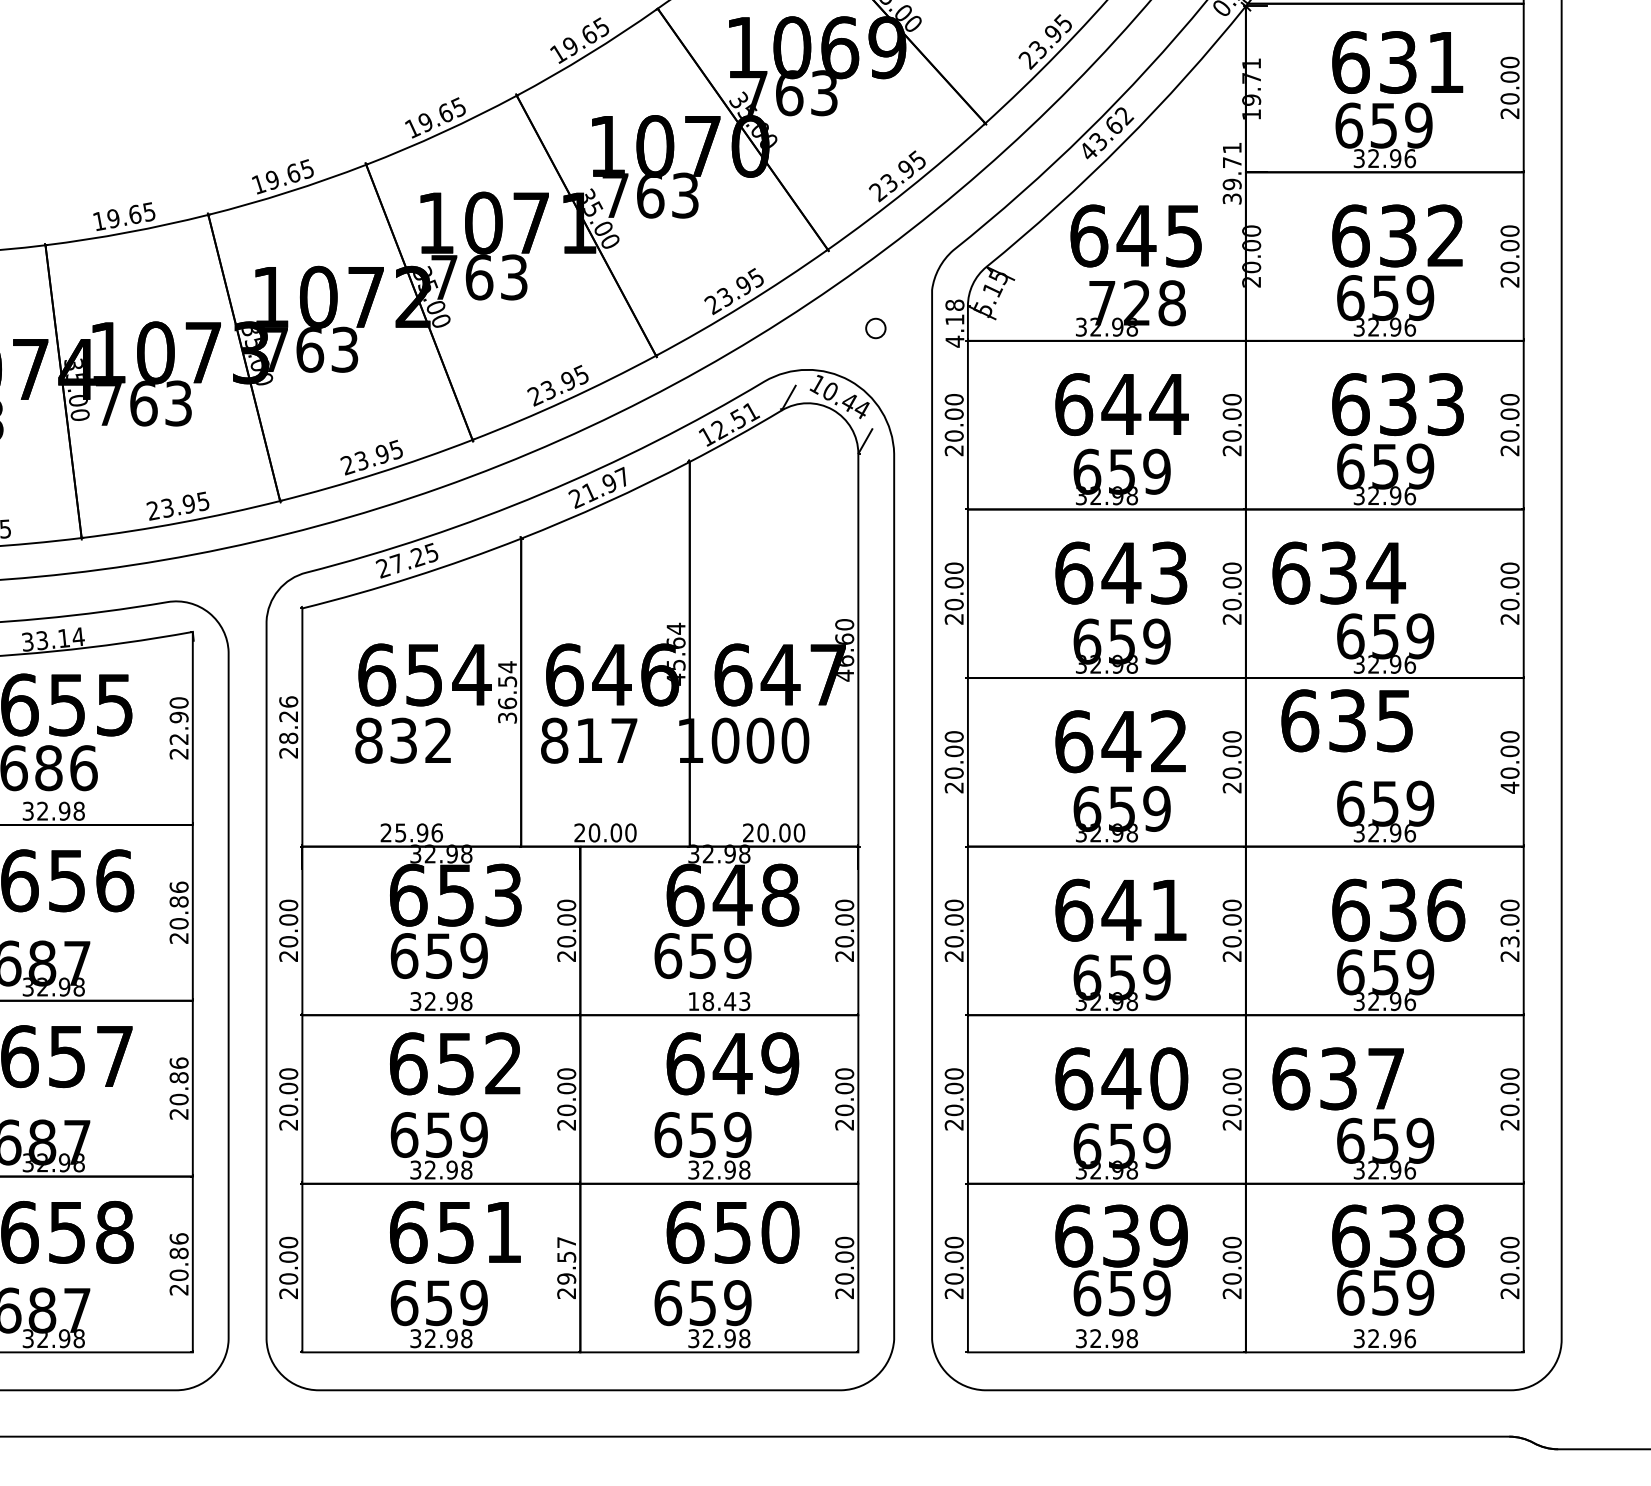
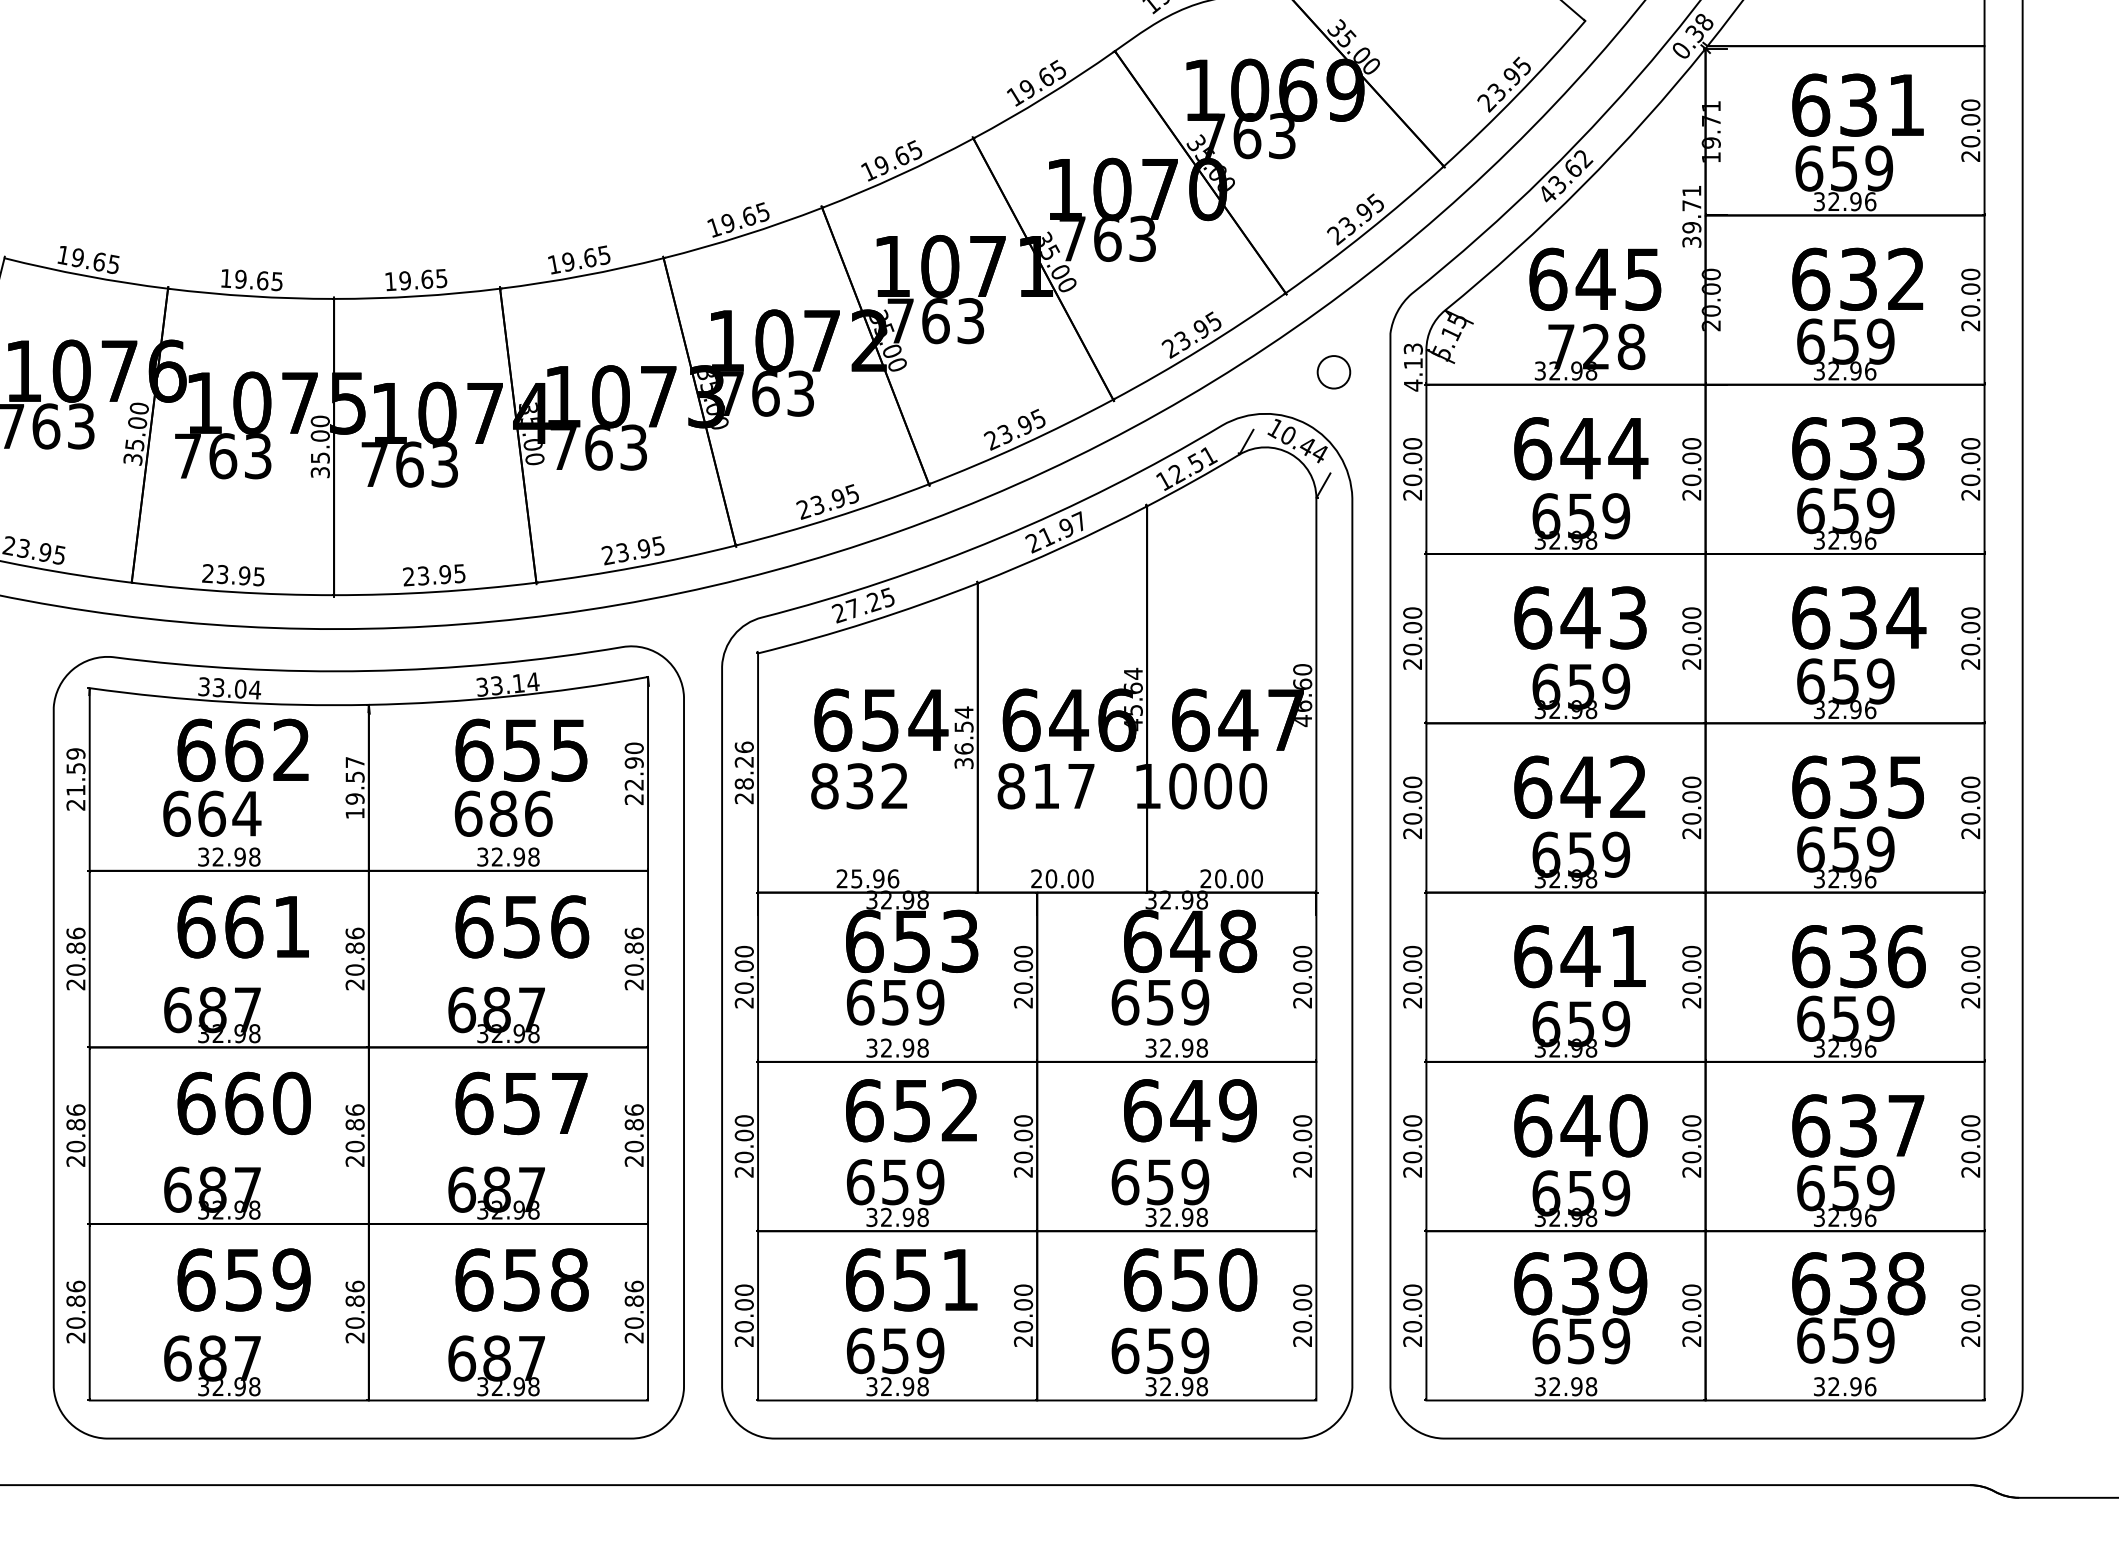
text: (954, 304) -> (1412, 348), 4.18 -> 4.13
circle: (875, 328) -> (1333, 372), size x1.67
text: (1339, 572) -> (1859, 617), moved
text: (1346, 720) -> (1857, 786), moved
text: (1509, 787) -> (1970, 833), 40.00 -> 20.00
text: (1509, 941) -> (1970, 987), 23.00 -> 20.00
text: (719, 1000) -> (1176, 1047), 18.43 -> 32.98
text: (1338, 1078) -> (1858, 1125), moved
text: (566, 1260) -> (1023, 1308), 29.57 -> 20.00

